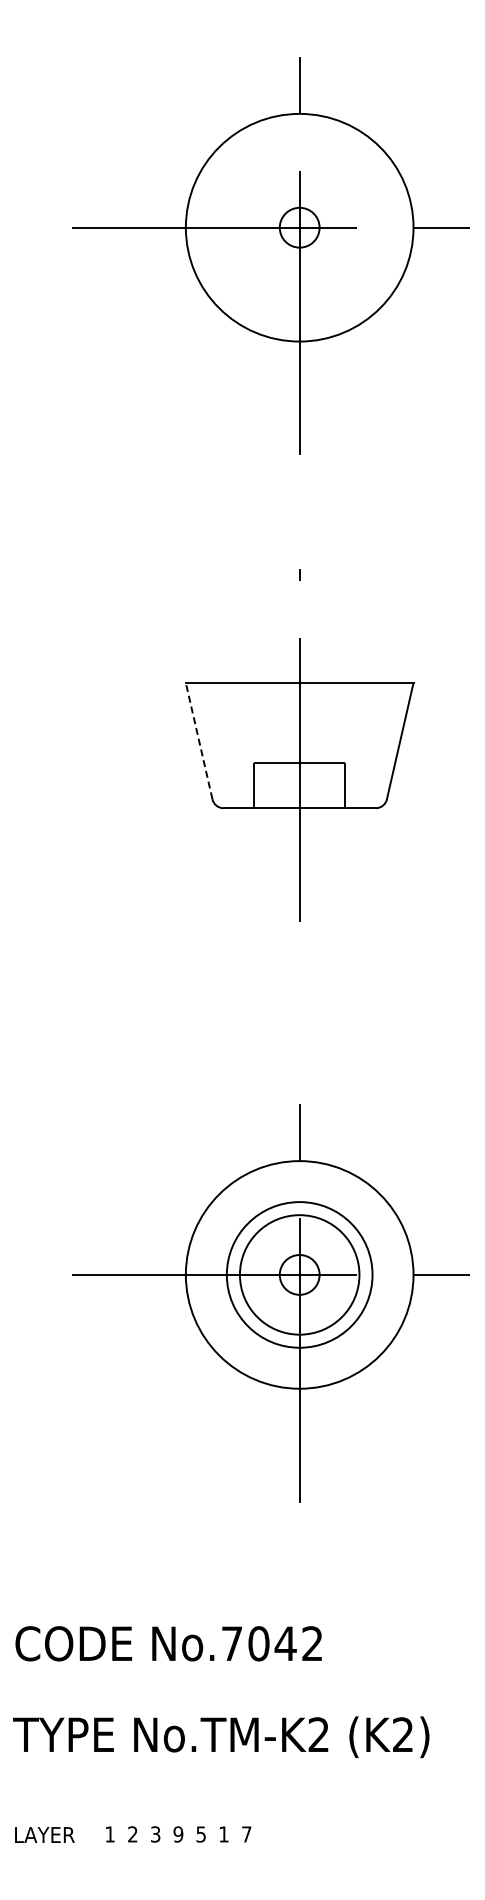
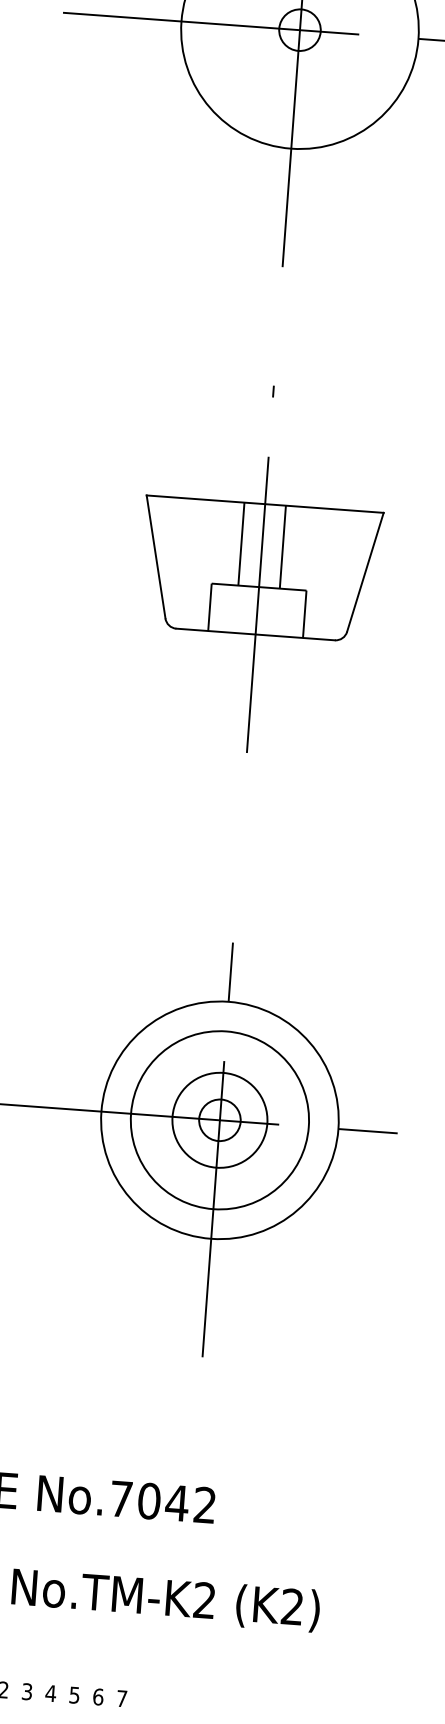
line: (279, 722) -> (241, 543), added
line: (319, 722) -> (282, 546), added
line: (199, 741) -> (156, 557), dashed -> solid
circle: (299, 1274) -> (219, 1119), size x0.62
circle: (299, 1274) -> (219, 1119), size x1.43
text: (178, 1834) -> (50, 1693), 9 -> 4
text: (223, 1834) -> (97, 1697), 1 -> 6

